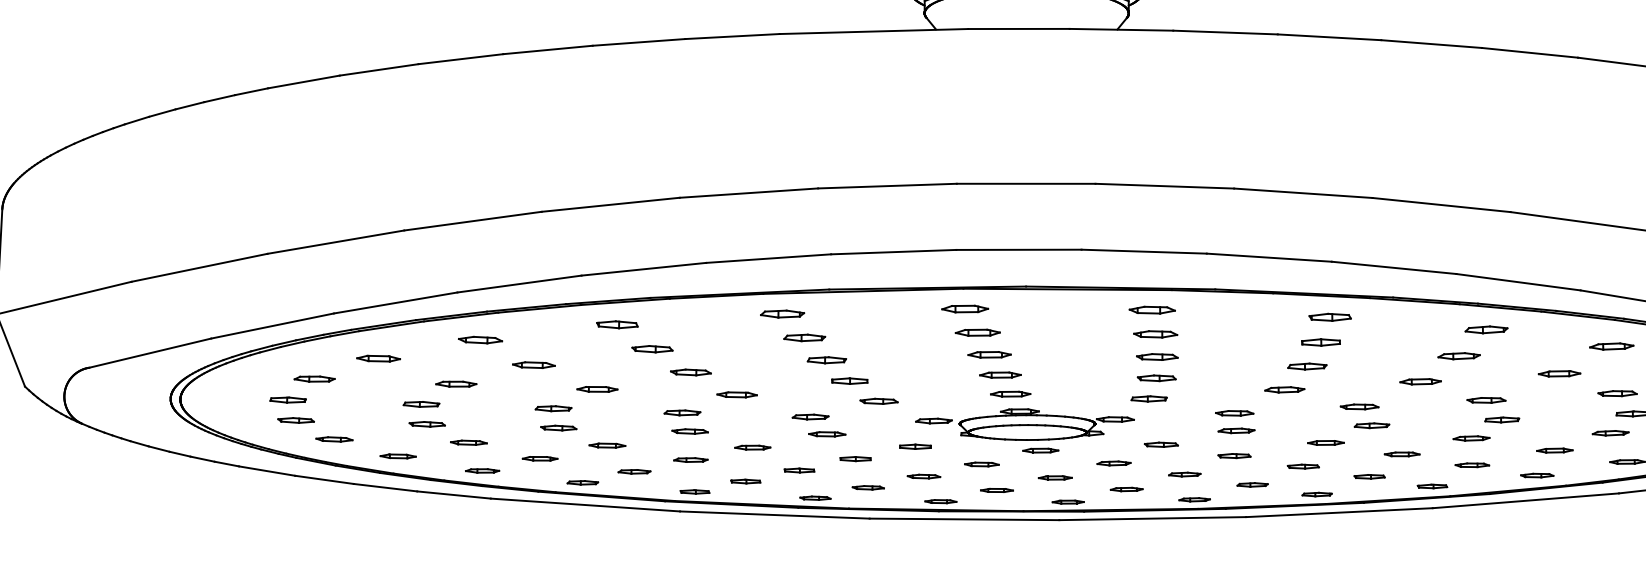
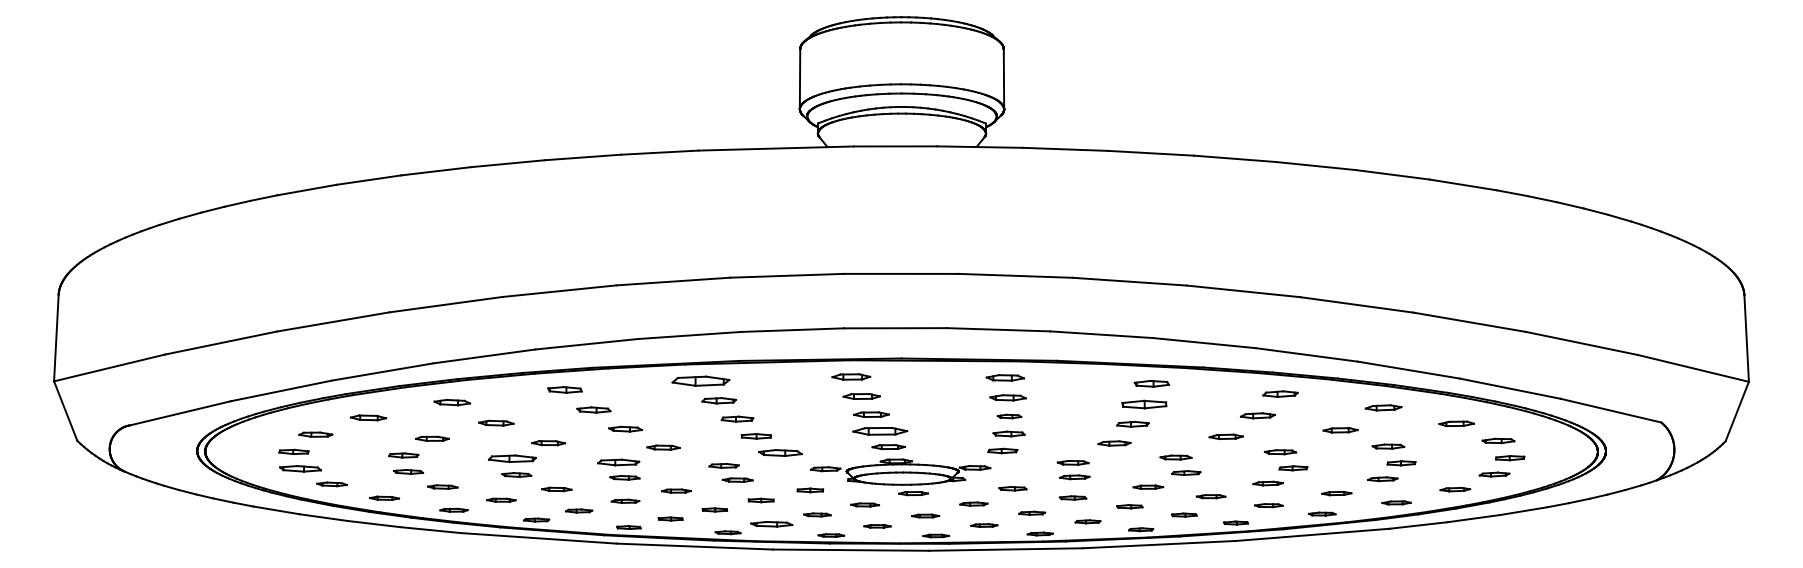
part: (781, 313) -> (700, 380), size x1.6
part: (1320, 342) -> (1143, 404), size x1.4
part: (1157, 357) -> (1009, 416), size x0.7
part: (1000, 375) -> (880, 431), size x1.6
part: (879, 400) -> (780, 452), size x1.4
part: (553, 409) -> (512, 459), size x1.6
part: (682, 412) -> (618, 462), size x1.4
part: (296, 420) -> (300, 468), size x1.4
part: (868, 487) -> (771, 523), size x1.6

